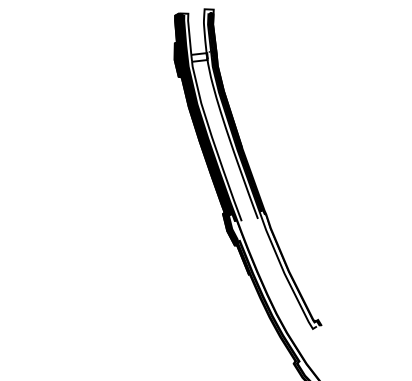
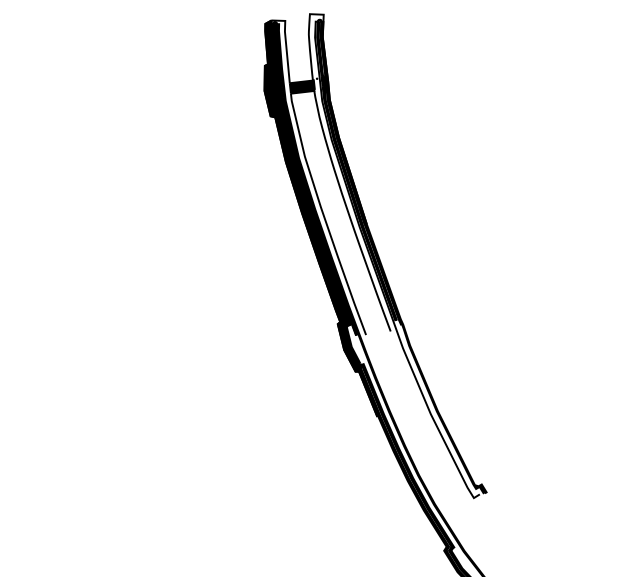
fill: (199, 57) -> (302, 87), added

